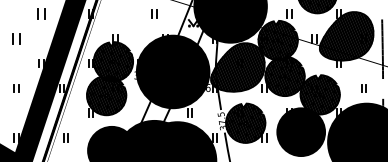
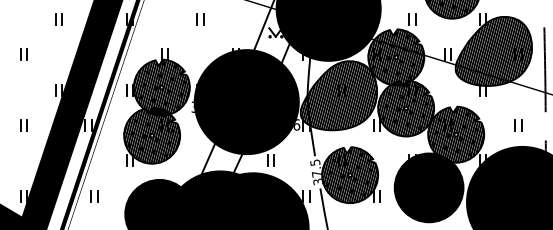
part: (40, 13) -> (58, 19), size x0.71
part: (154, 13) -> (200, 19), moved
part: (16, 38) -> (23, 54), size x0.71

